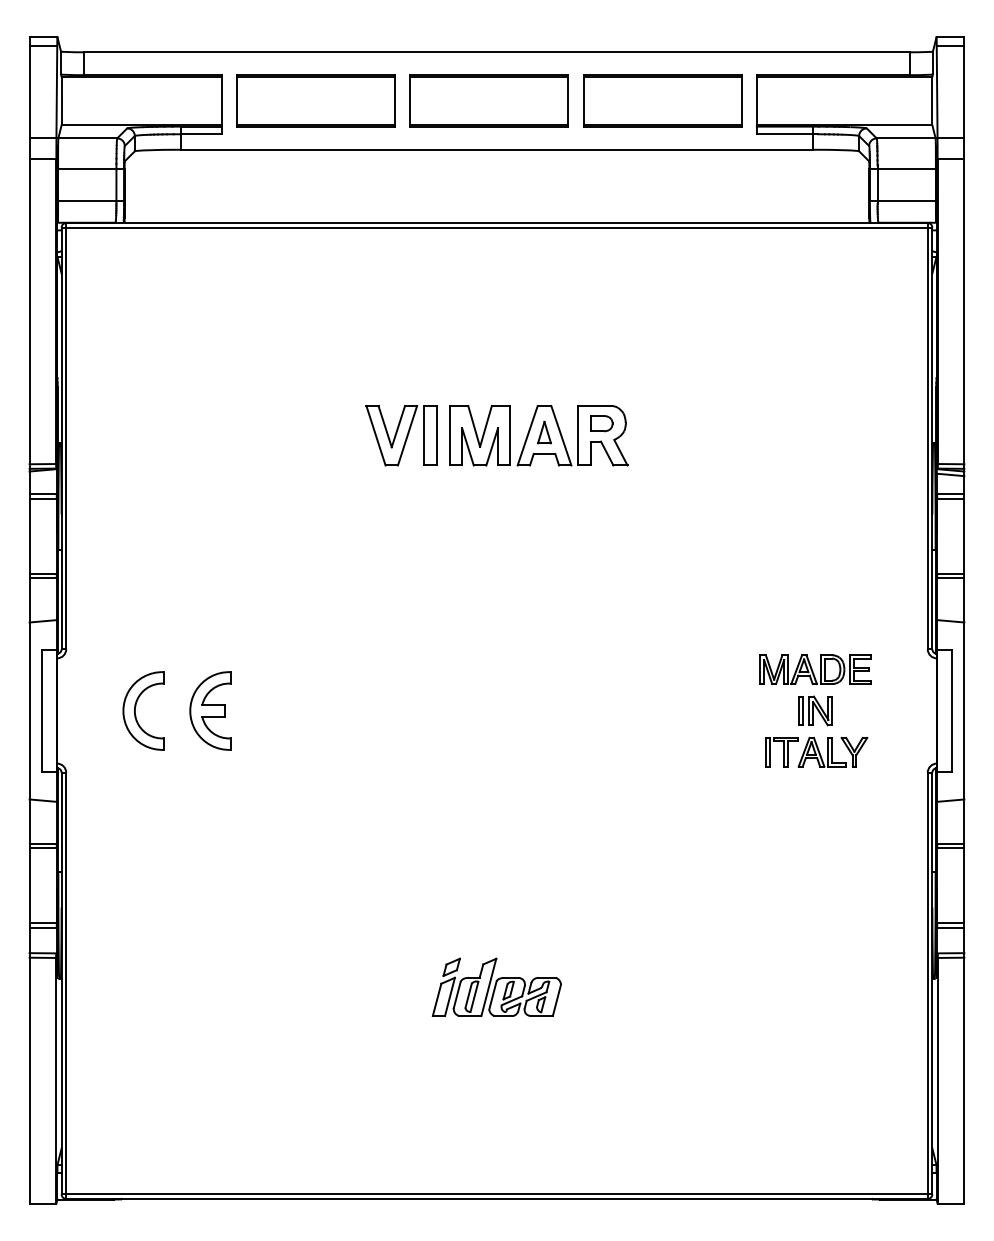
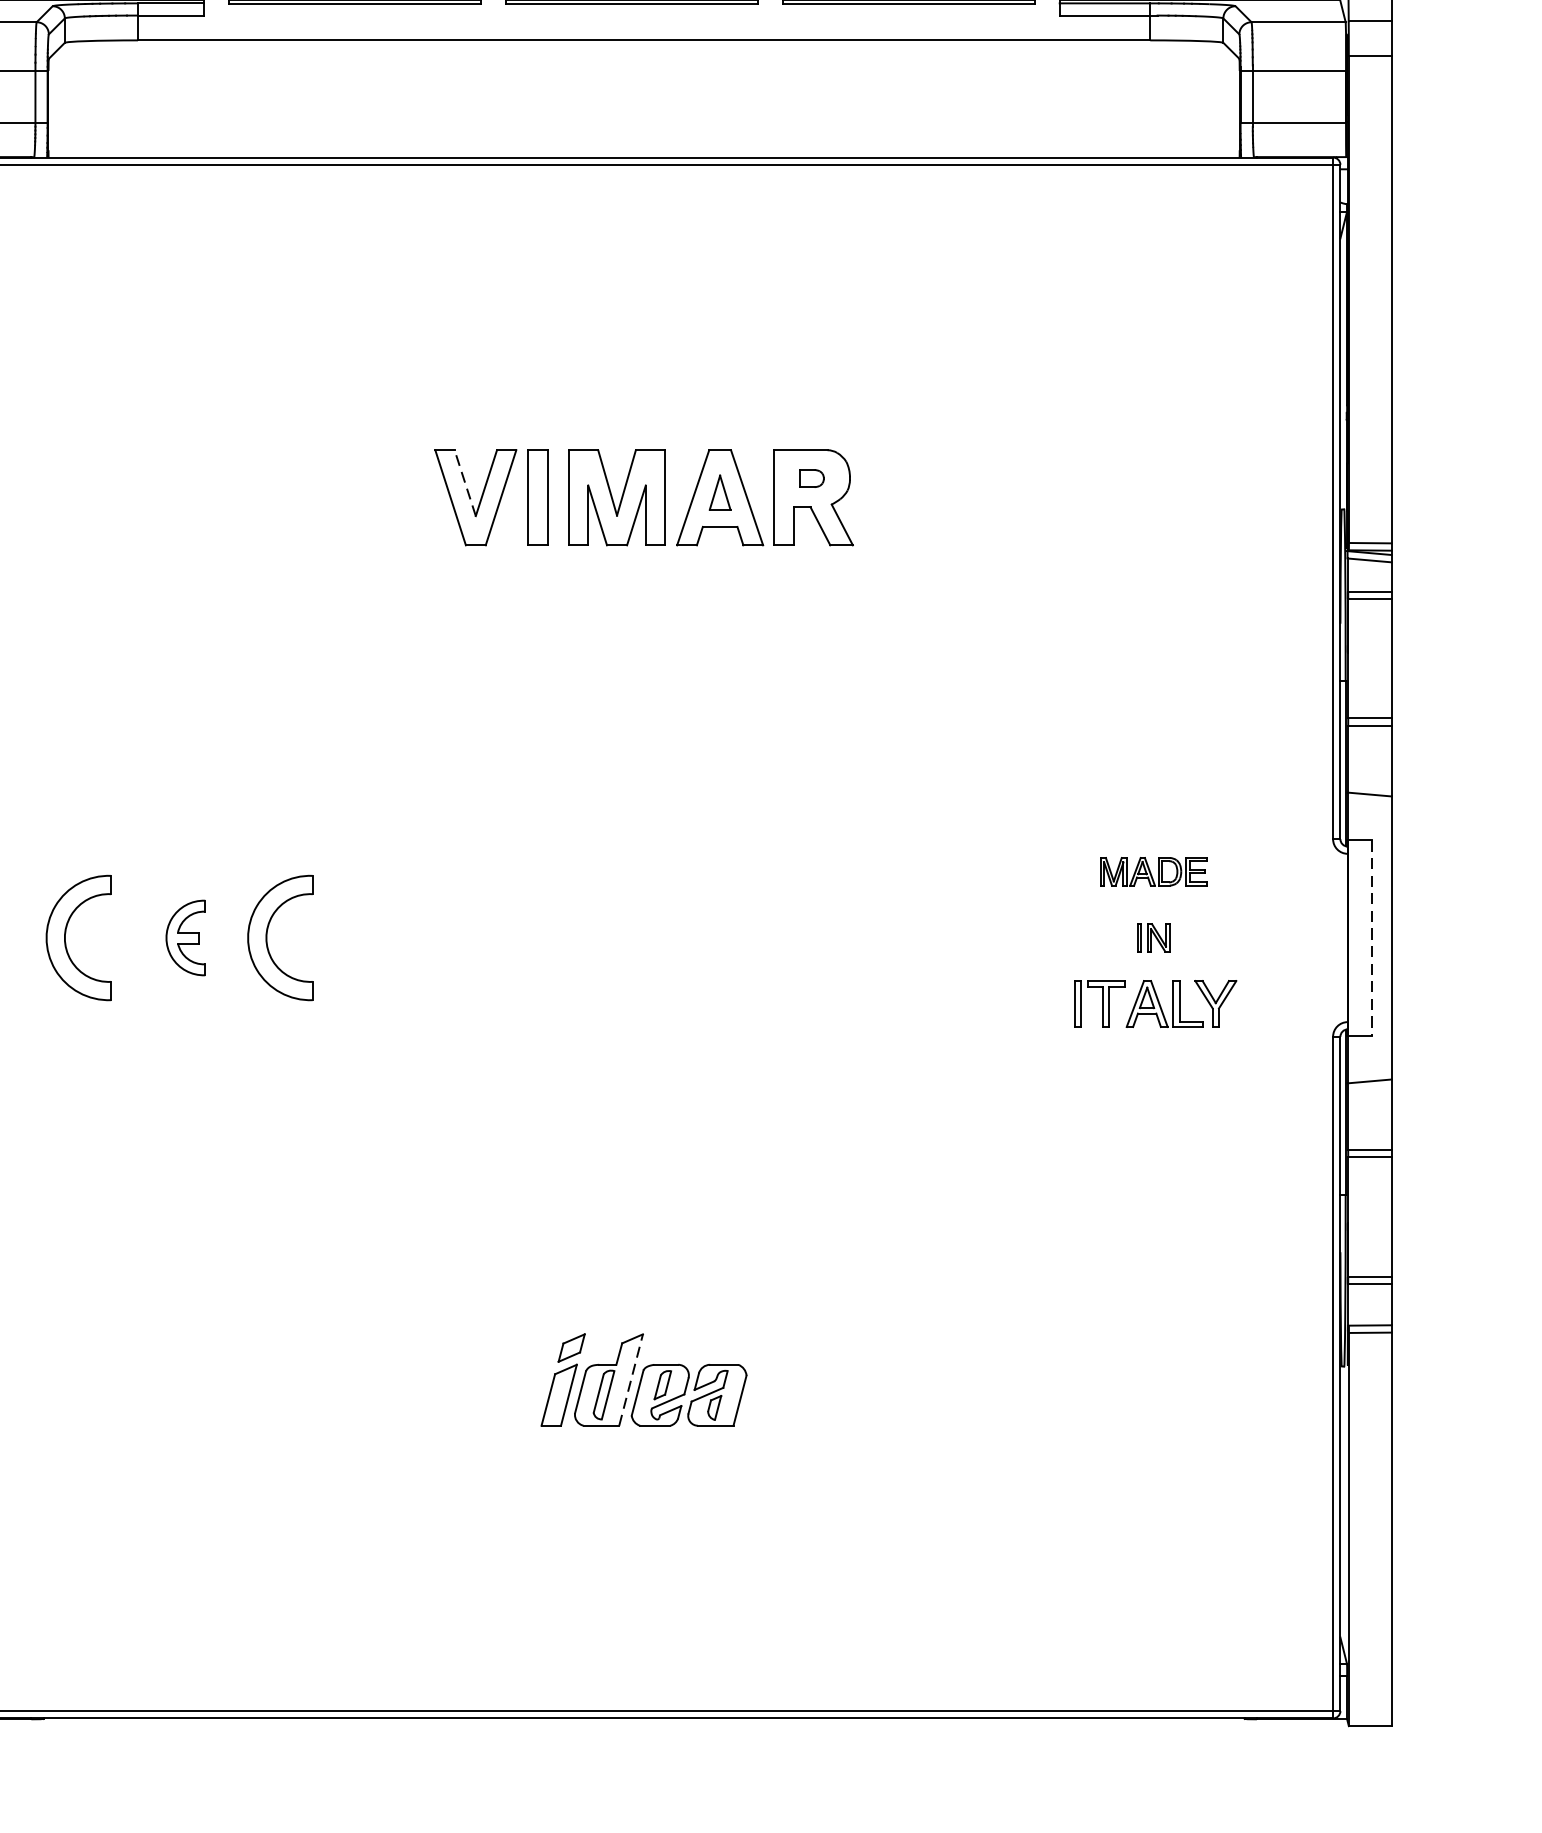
part: (601, 423) -> (811, 478), size x0.7
line: (385, 426) -> (465, 482), solid -> dashed
part: (815, 669) -> (1153, 871), size x0.6
part: (210, 710) -> (185, 937), size x0.6
part: (261, 710) -> (267, 937), added
part: (815, 710) -> (1153, 937), size x0.6
line: (952, 710) -> (1372, 937), solid -> dashed
line: (488, 987) -> (630, 1380), solid -> dashed

